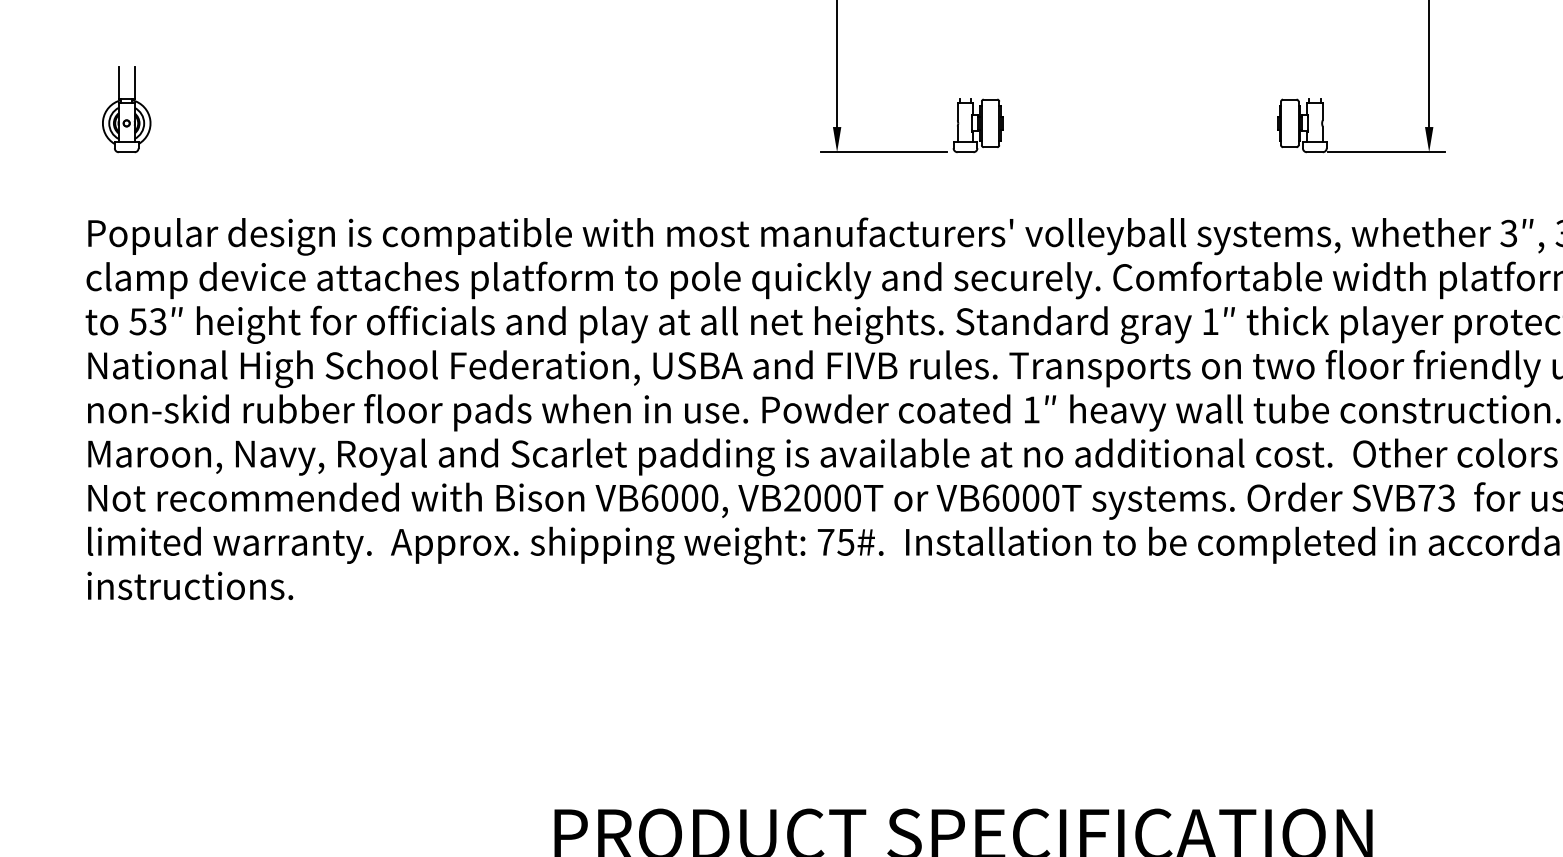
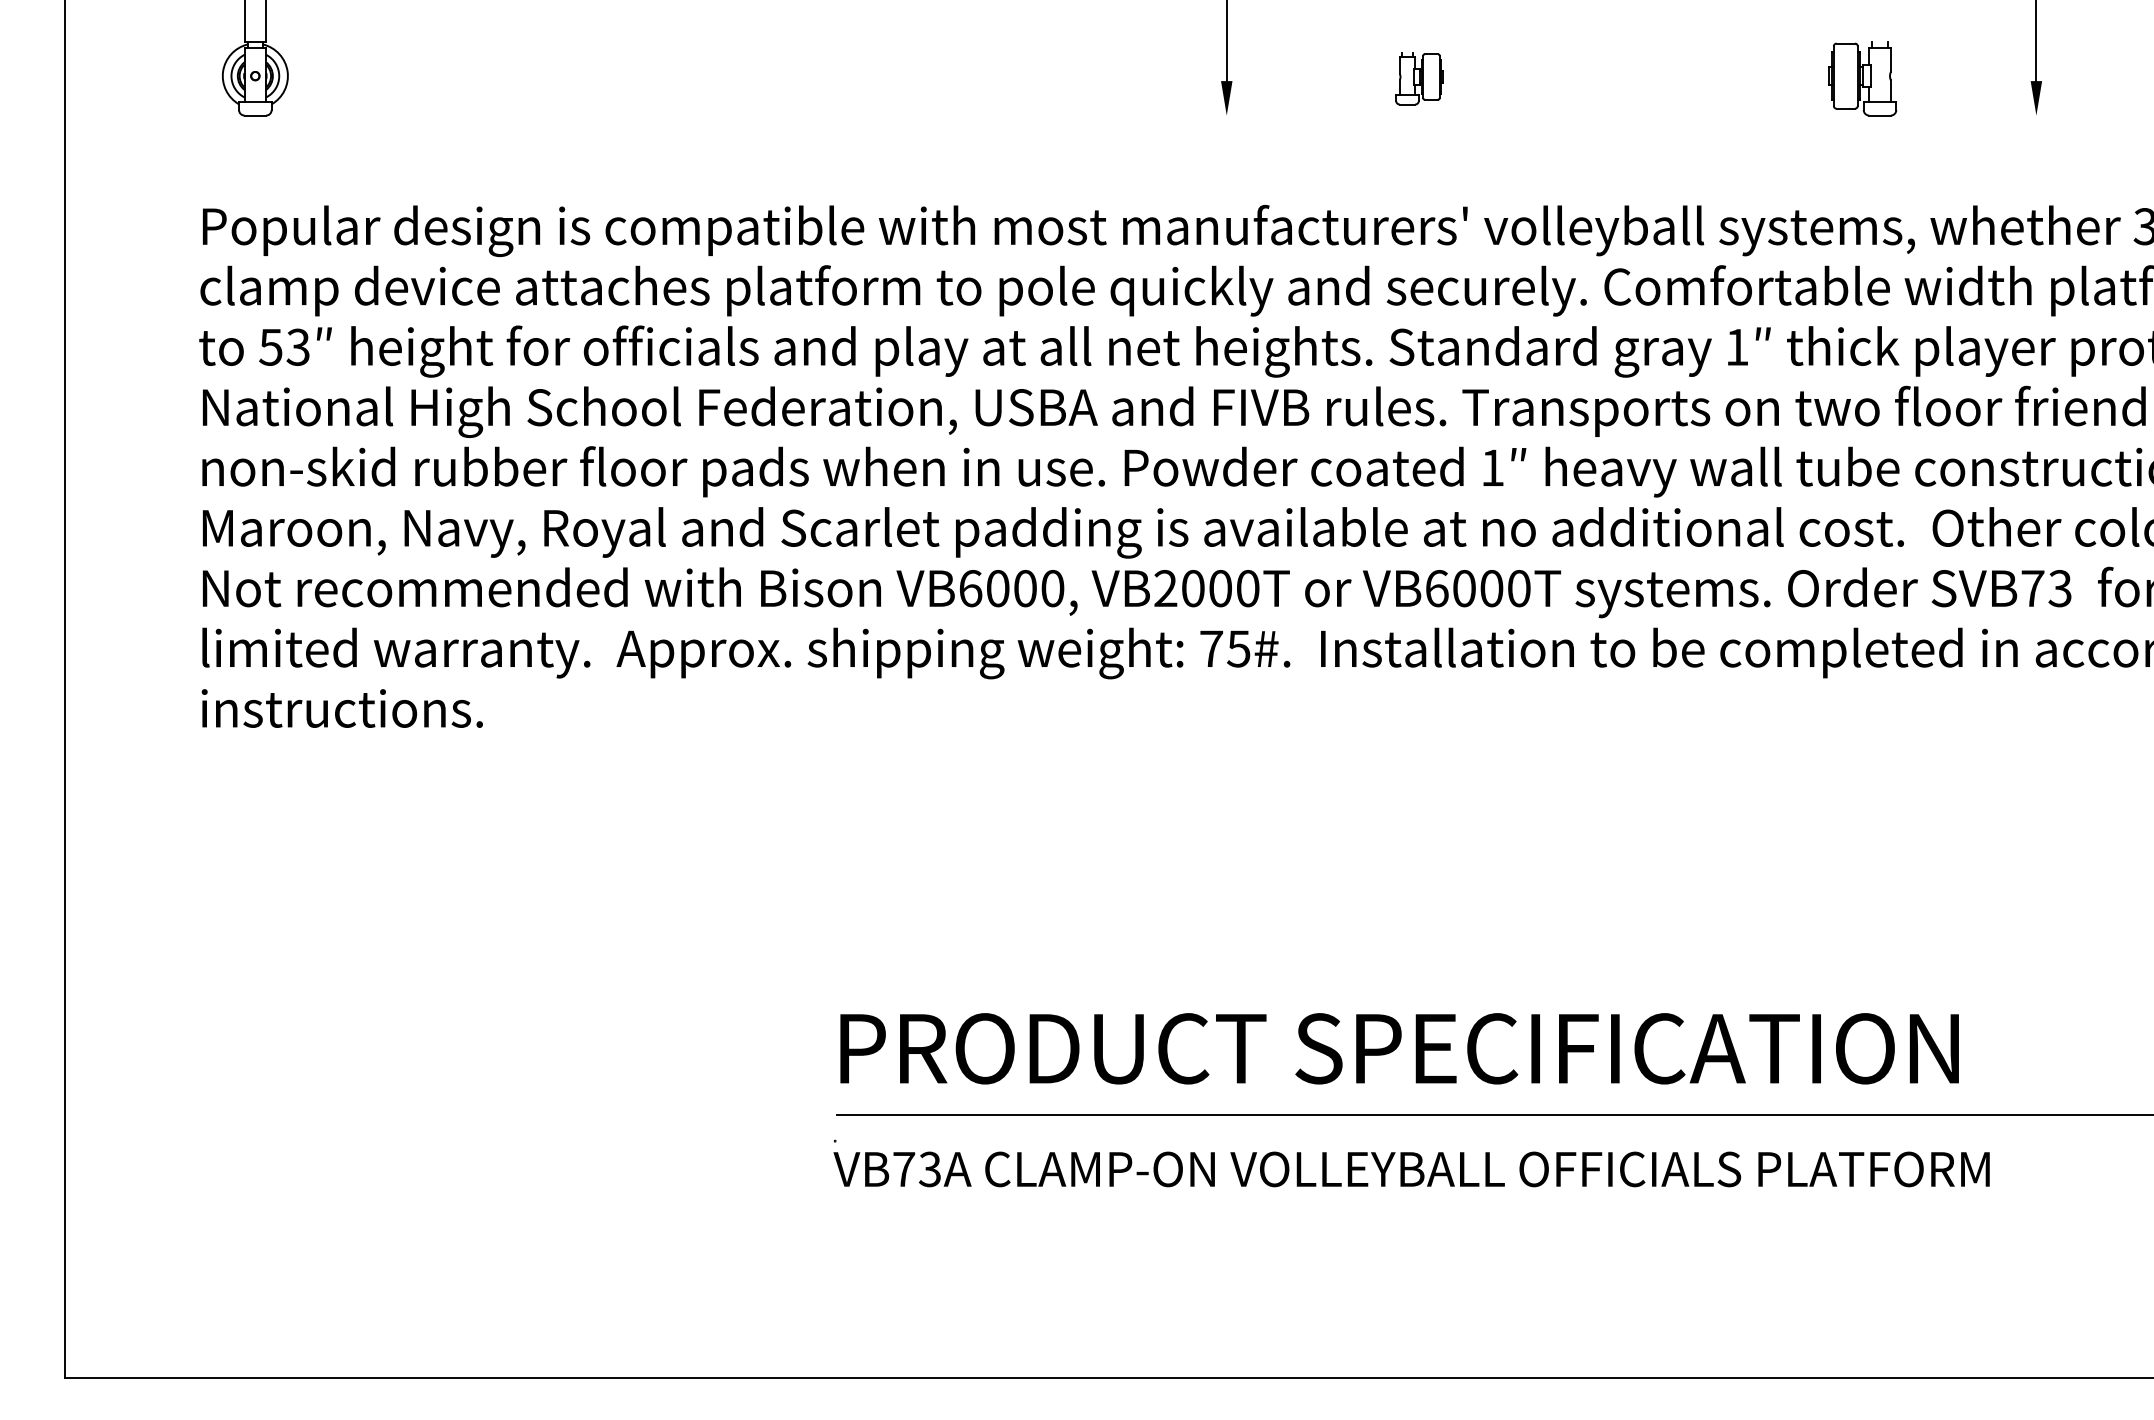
part: (978, 125) -> (1419, 78), size x0.7
line: (884, 152) -> (1291, 115), removed
line: (1386, 152) -> (1978, 115), removed

